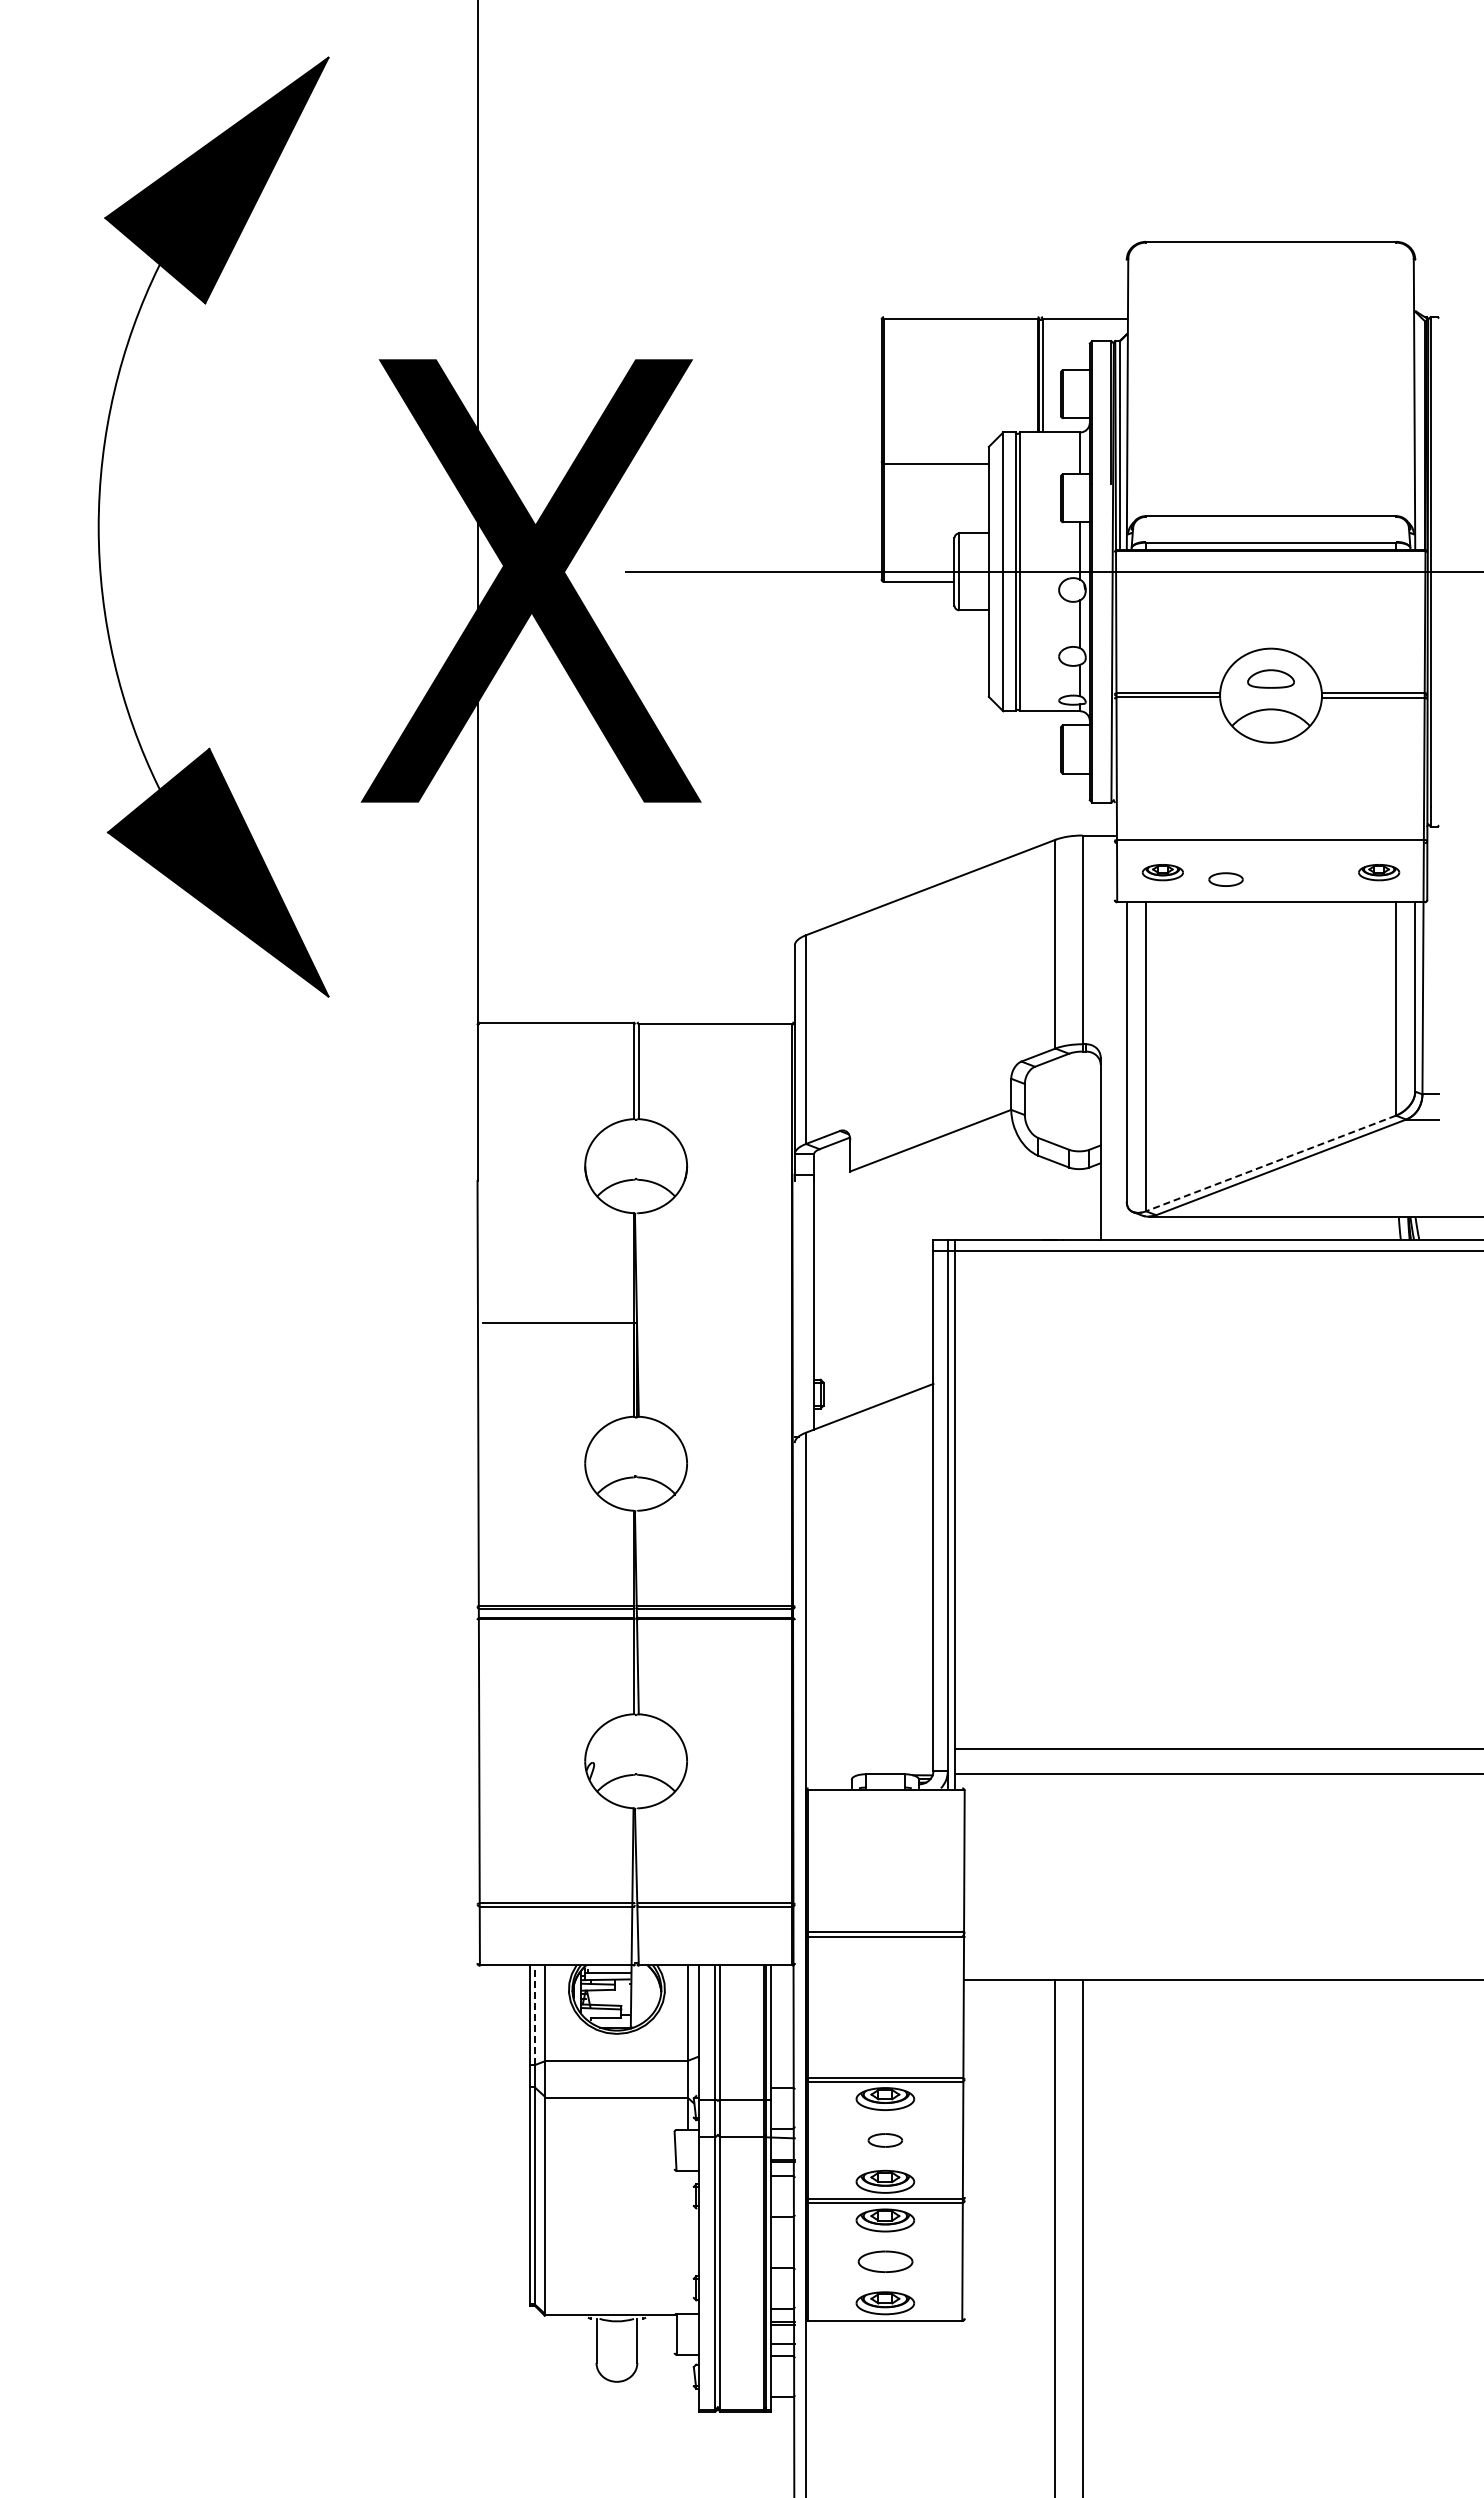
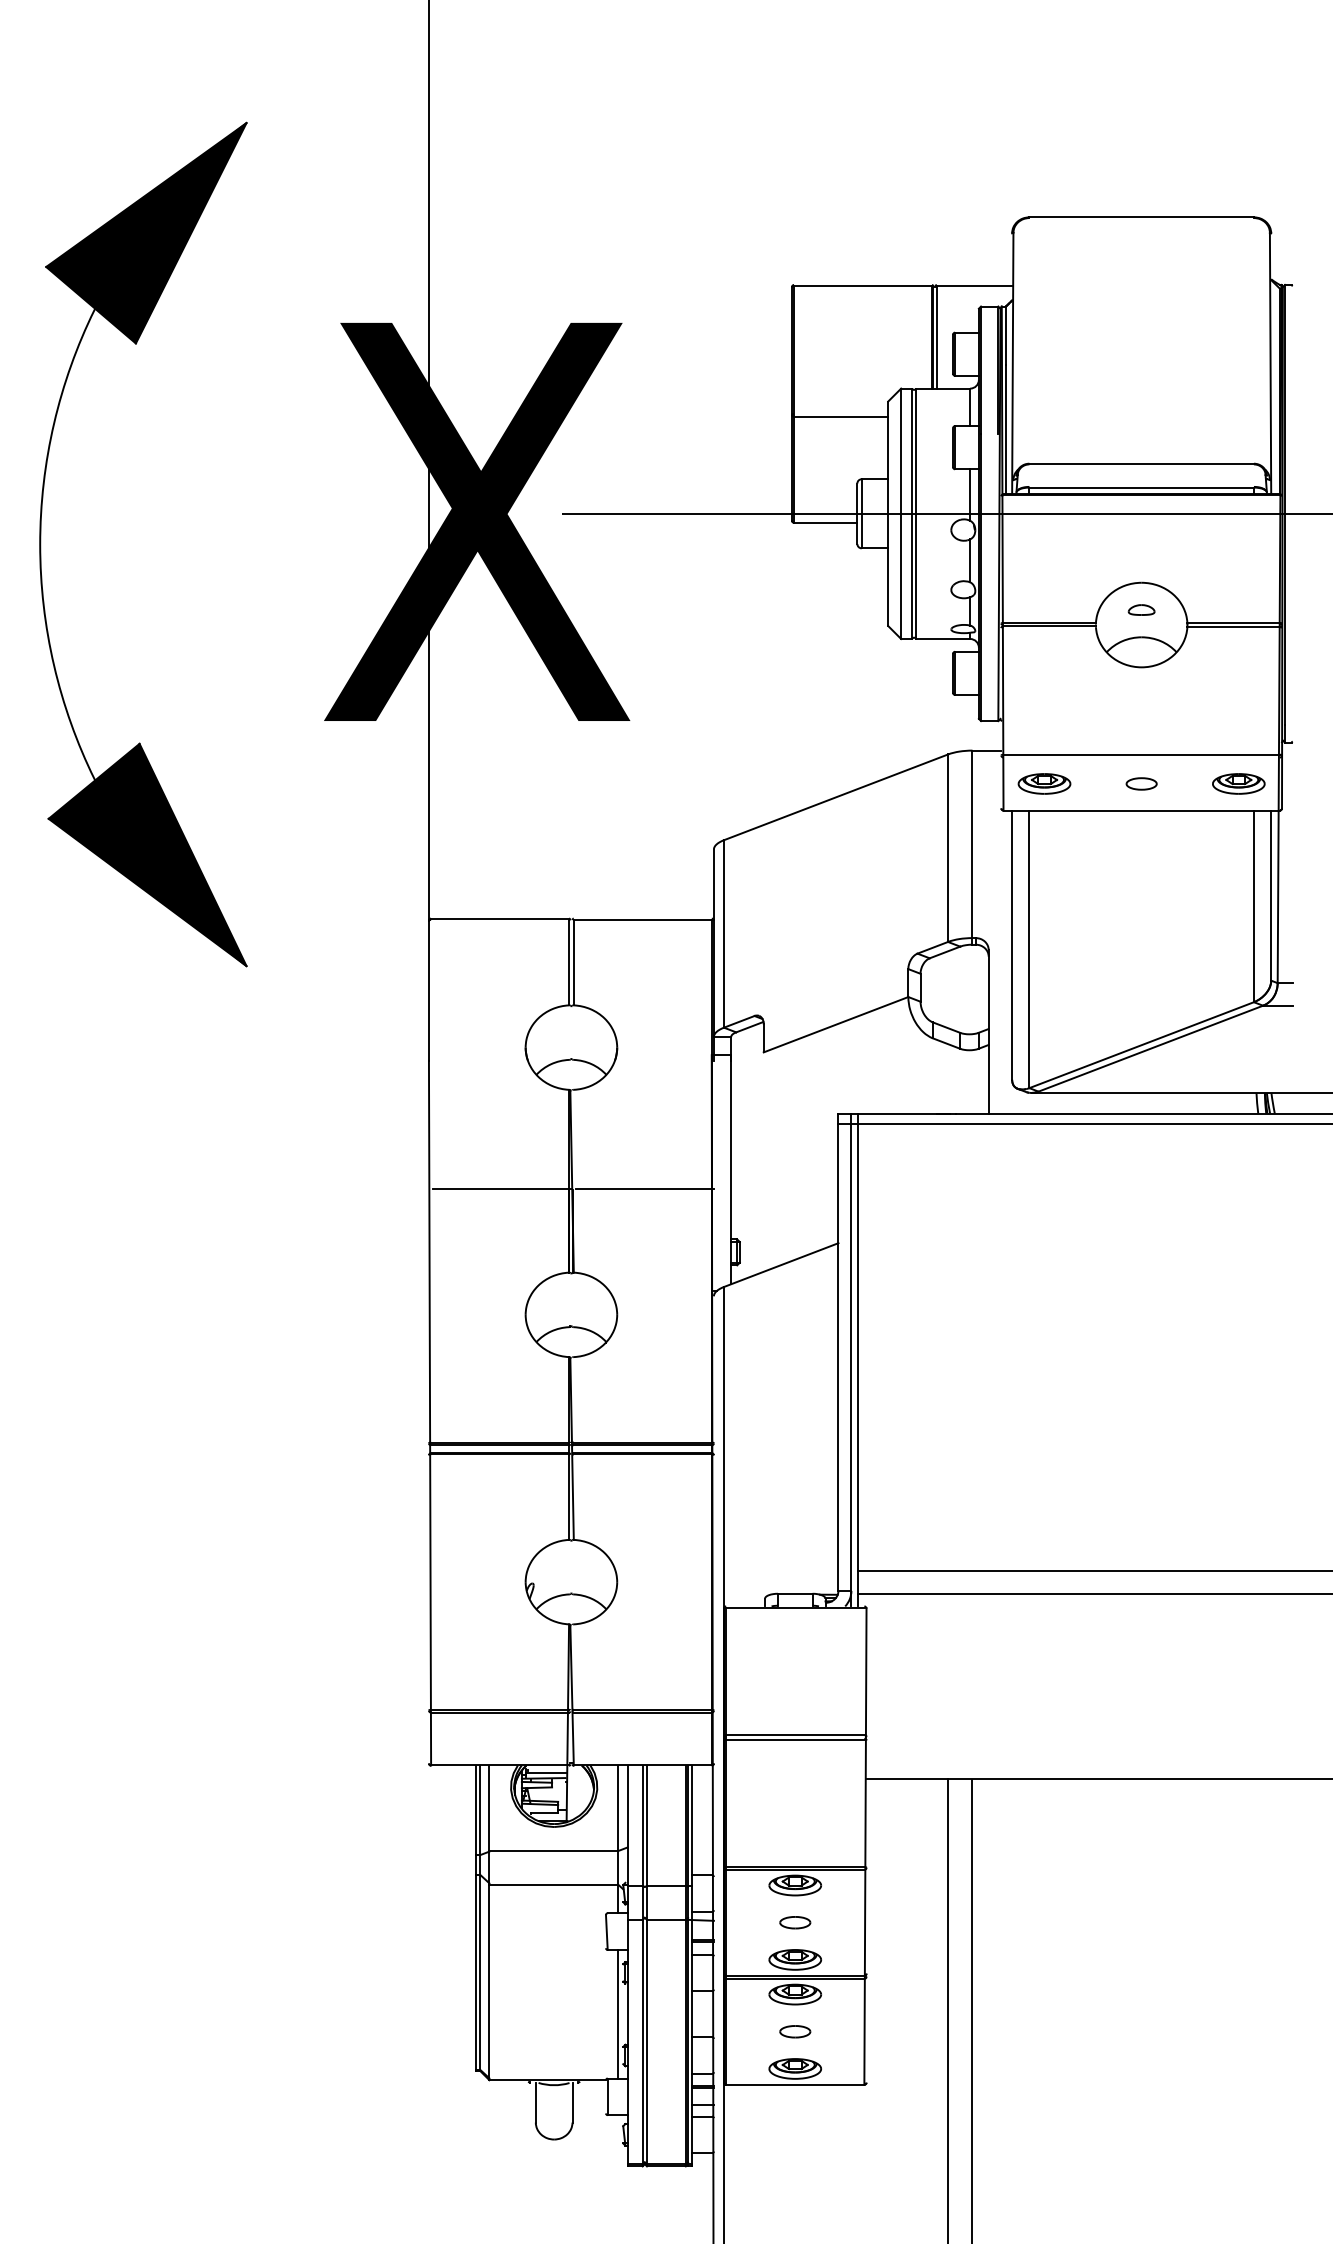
part: (99, 526) -> (40, 544), moved
part: (1270, 678) -> (1141, 609), size x0.62
part: (1162, 872) -> (1044, 783), size x1.43
part: (1378, 872) -> (1238, 783), size x1.43
part: (1225, 879) -> (1141, 783), moved
line: (1271, 1163) -> (1142, 1045), dashed -> solid
line: (717, 1323) -> (644, 1188), added
line: (534, 2015) -> (480, 1810), dashed -> solid
line: (688, 2241) -> (618, 2013), added
part: (884, 2261) -> (794, 2031), size x0.62

